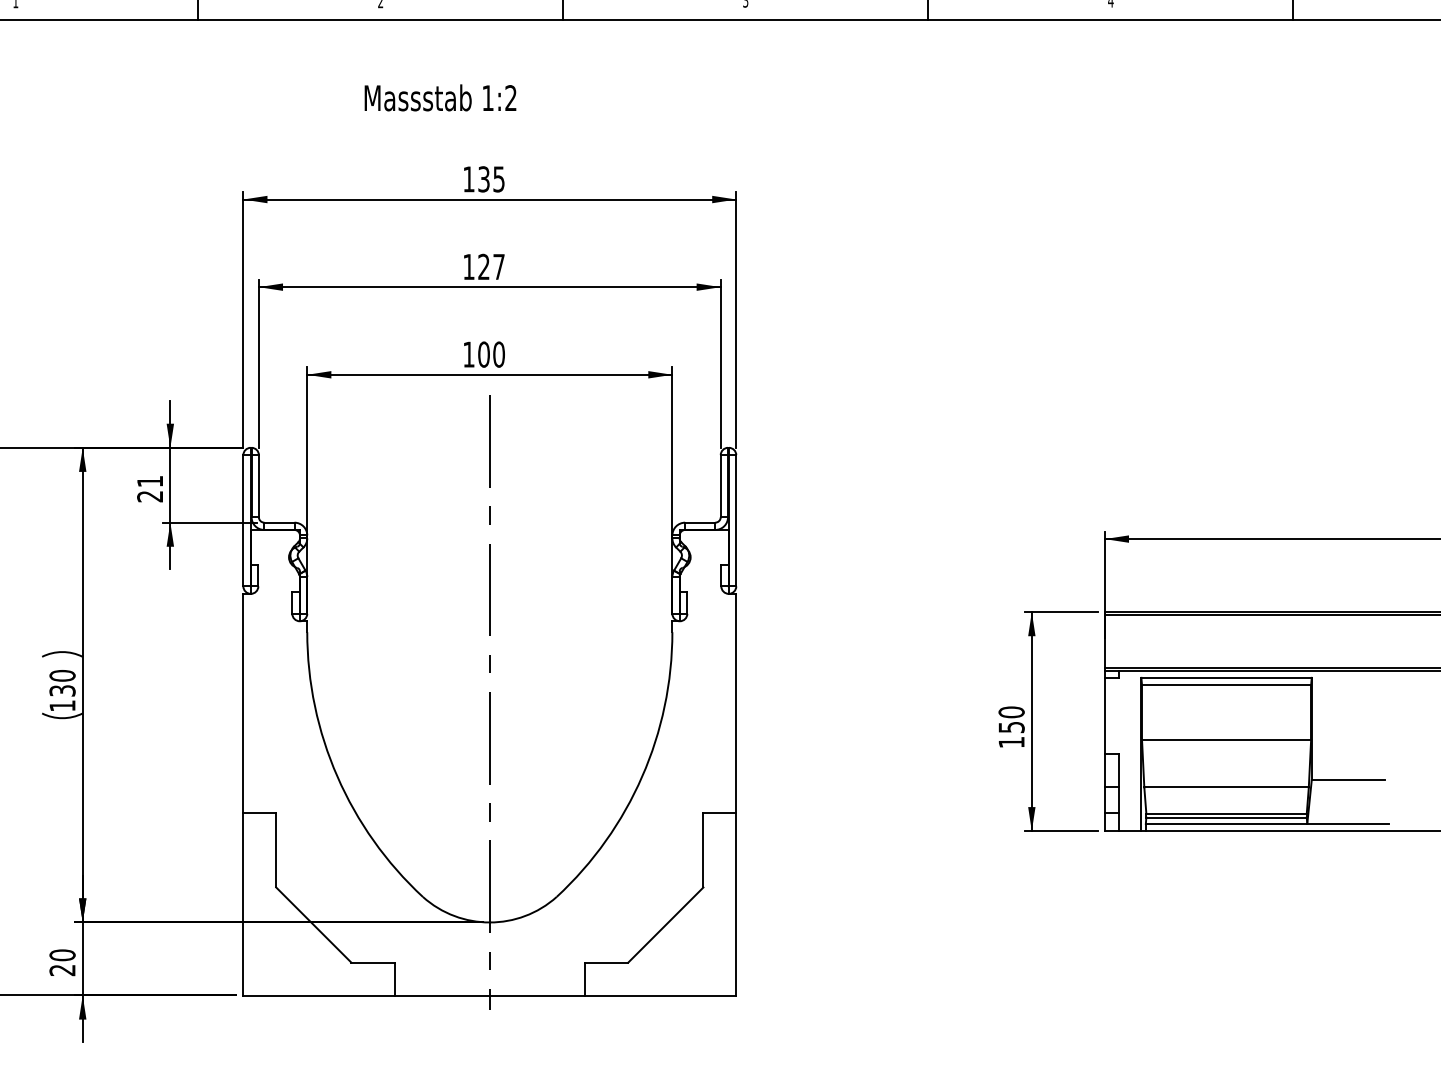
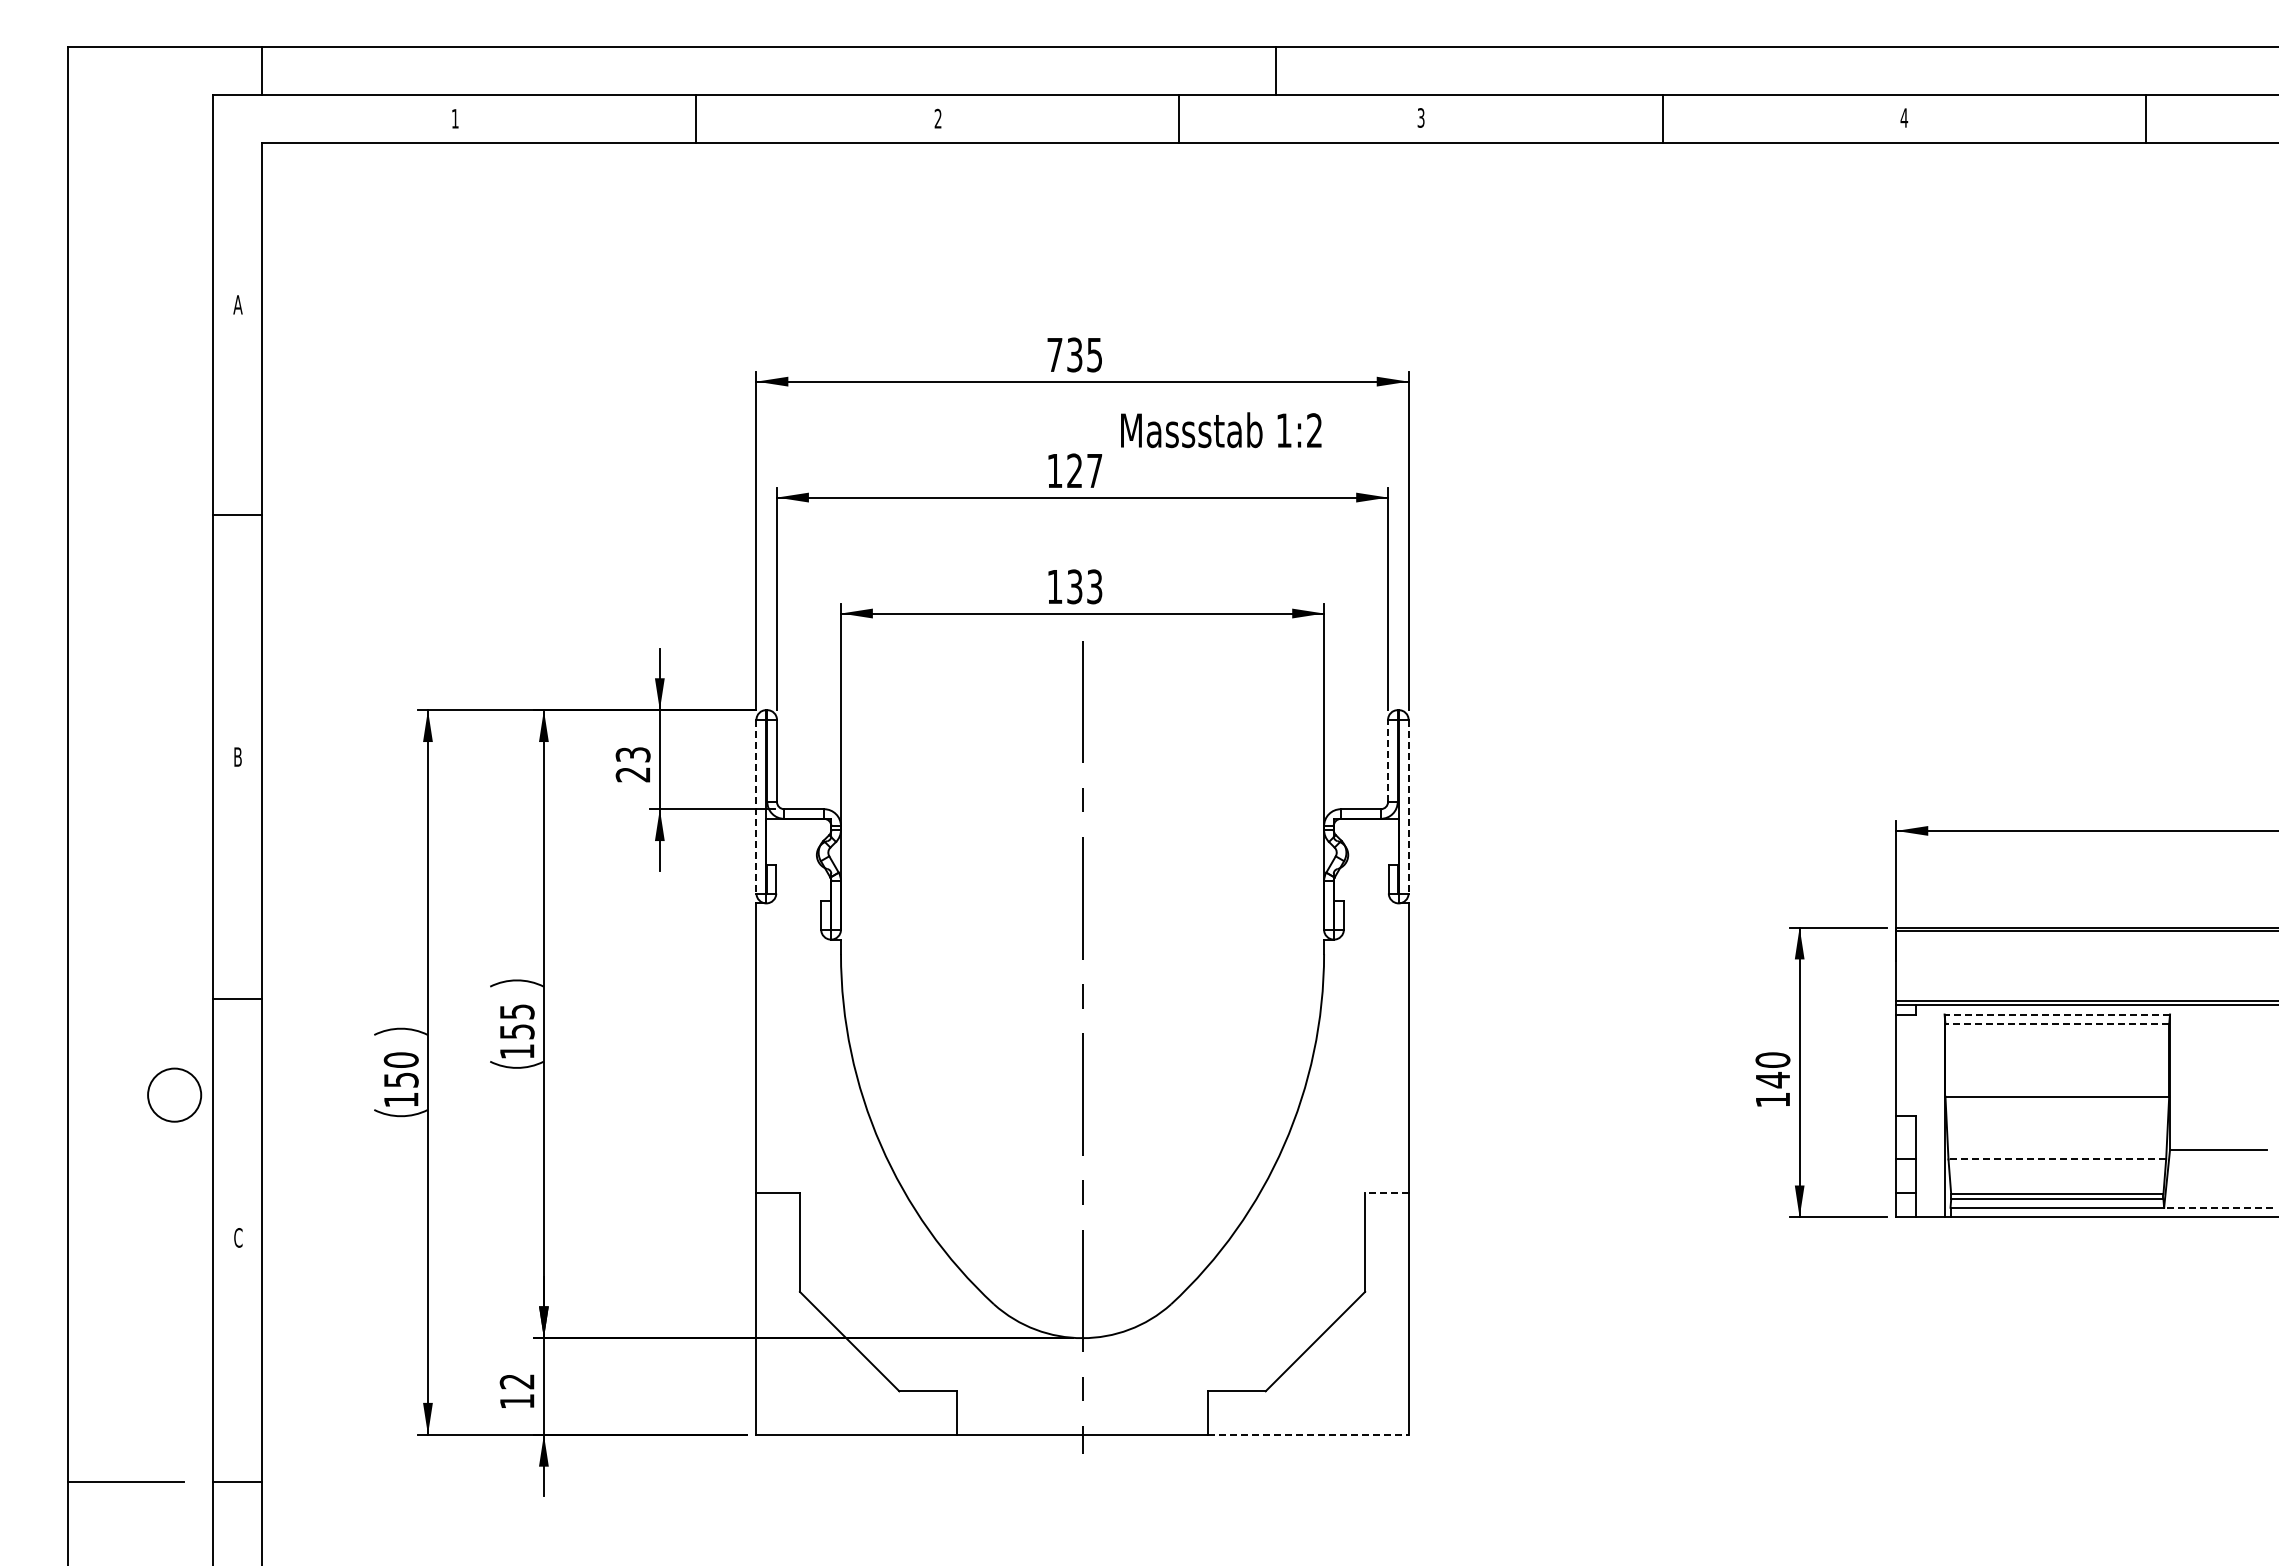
text: (440, 98) -> (1221, 430), moved
text: (468, 179) -> (1054, 354), 135 -> 735
text: (491, 354) -> (1084, 586), 100 -> 133
text: (149, 481) -> (632, 754), 21 -> 23
line: (721, 485) -> (1388, 760), solid -> dashed
line: (243, 520) -> (756, 806), solid -> dashed
line: (736, 520) -> (1408, 806), solid -> dashed
line: (1226, 677) -> (2057, 1014), solid -> dashed
text: (62, 683) -> (516, 1021), 130 -> 155
line: (1226, 685) -> (2057, 1024), solid -> dashed
text: (1012, 726) -> (1773, 1079), 150 -> 140
line: (1226, 787) -> (2057, 1159), solid -> dashed
line: (719, 813) -> (1386, 1193), solid -> dashed
line: (1347, 823) -> (2217, 1207), solid -> dashed
text: (62, 962) -> (516, 1391), 20 -> 12
line: (660, 995) -> (1308, 1434), solid -> dashed

